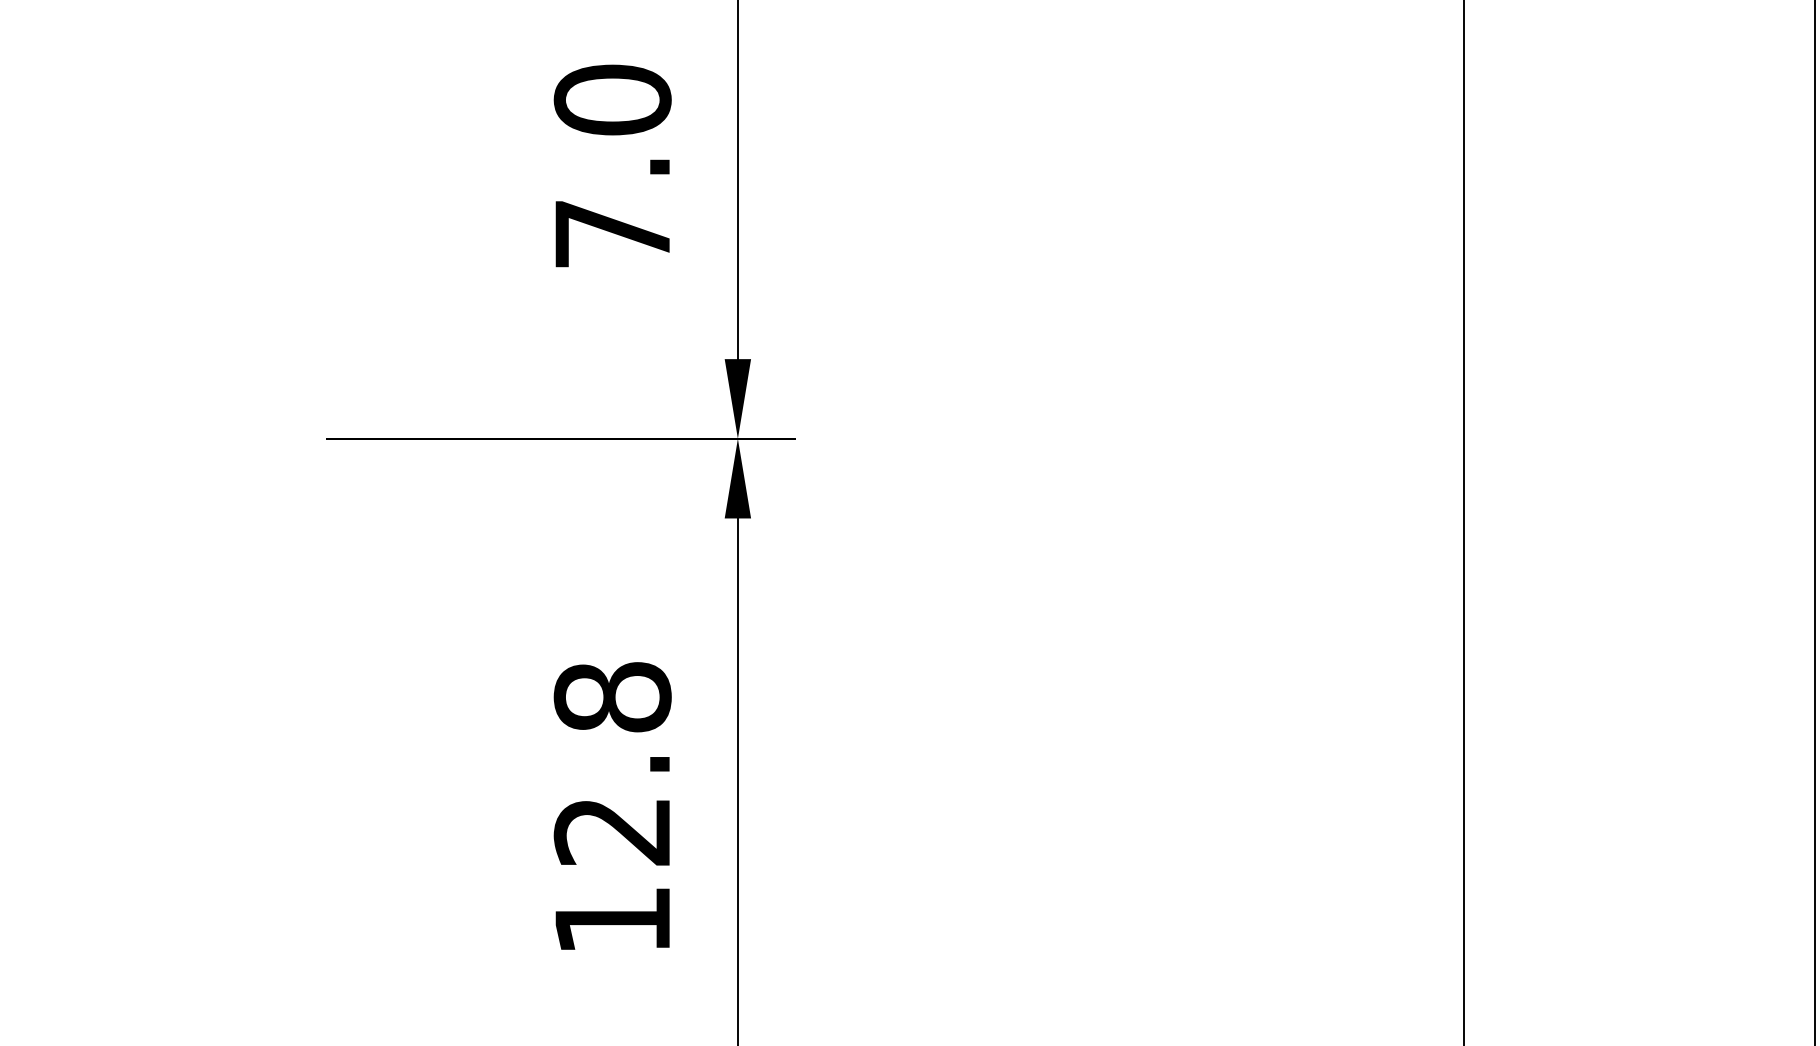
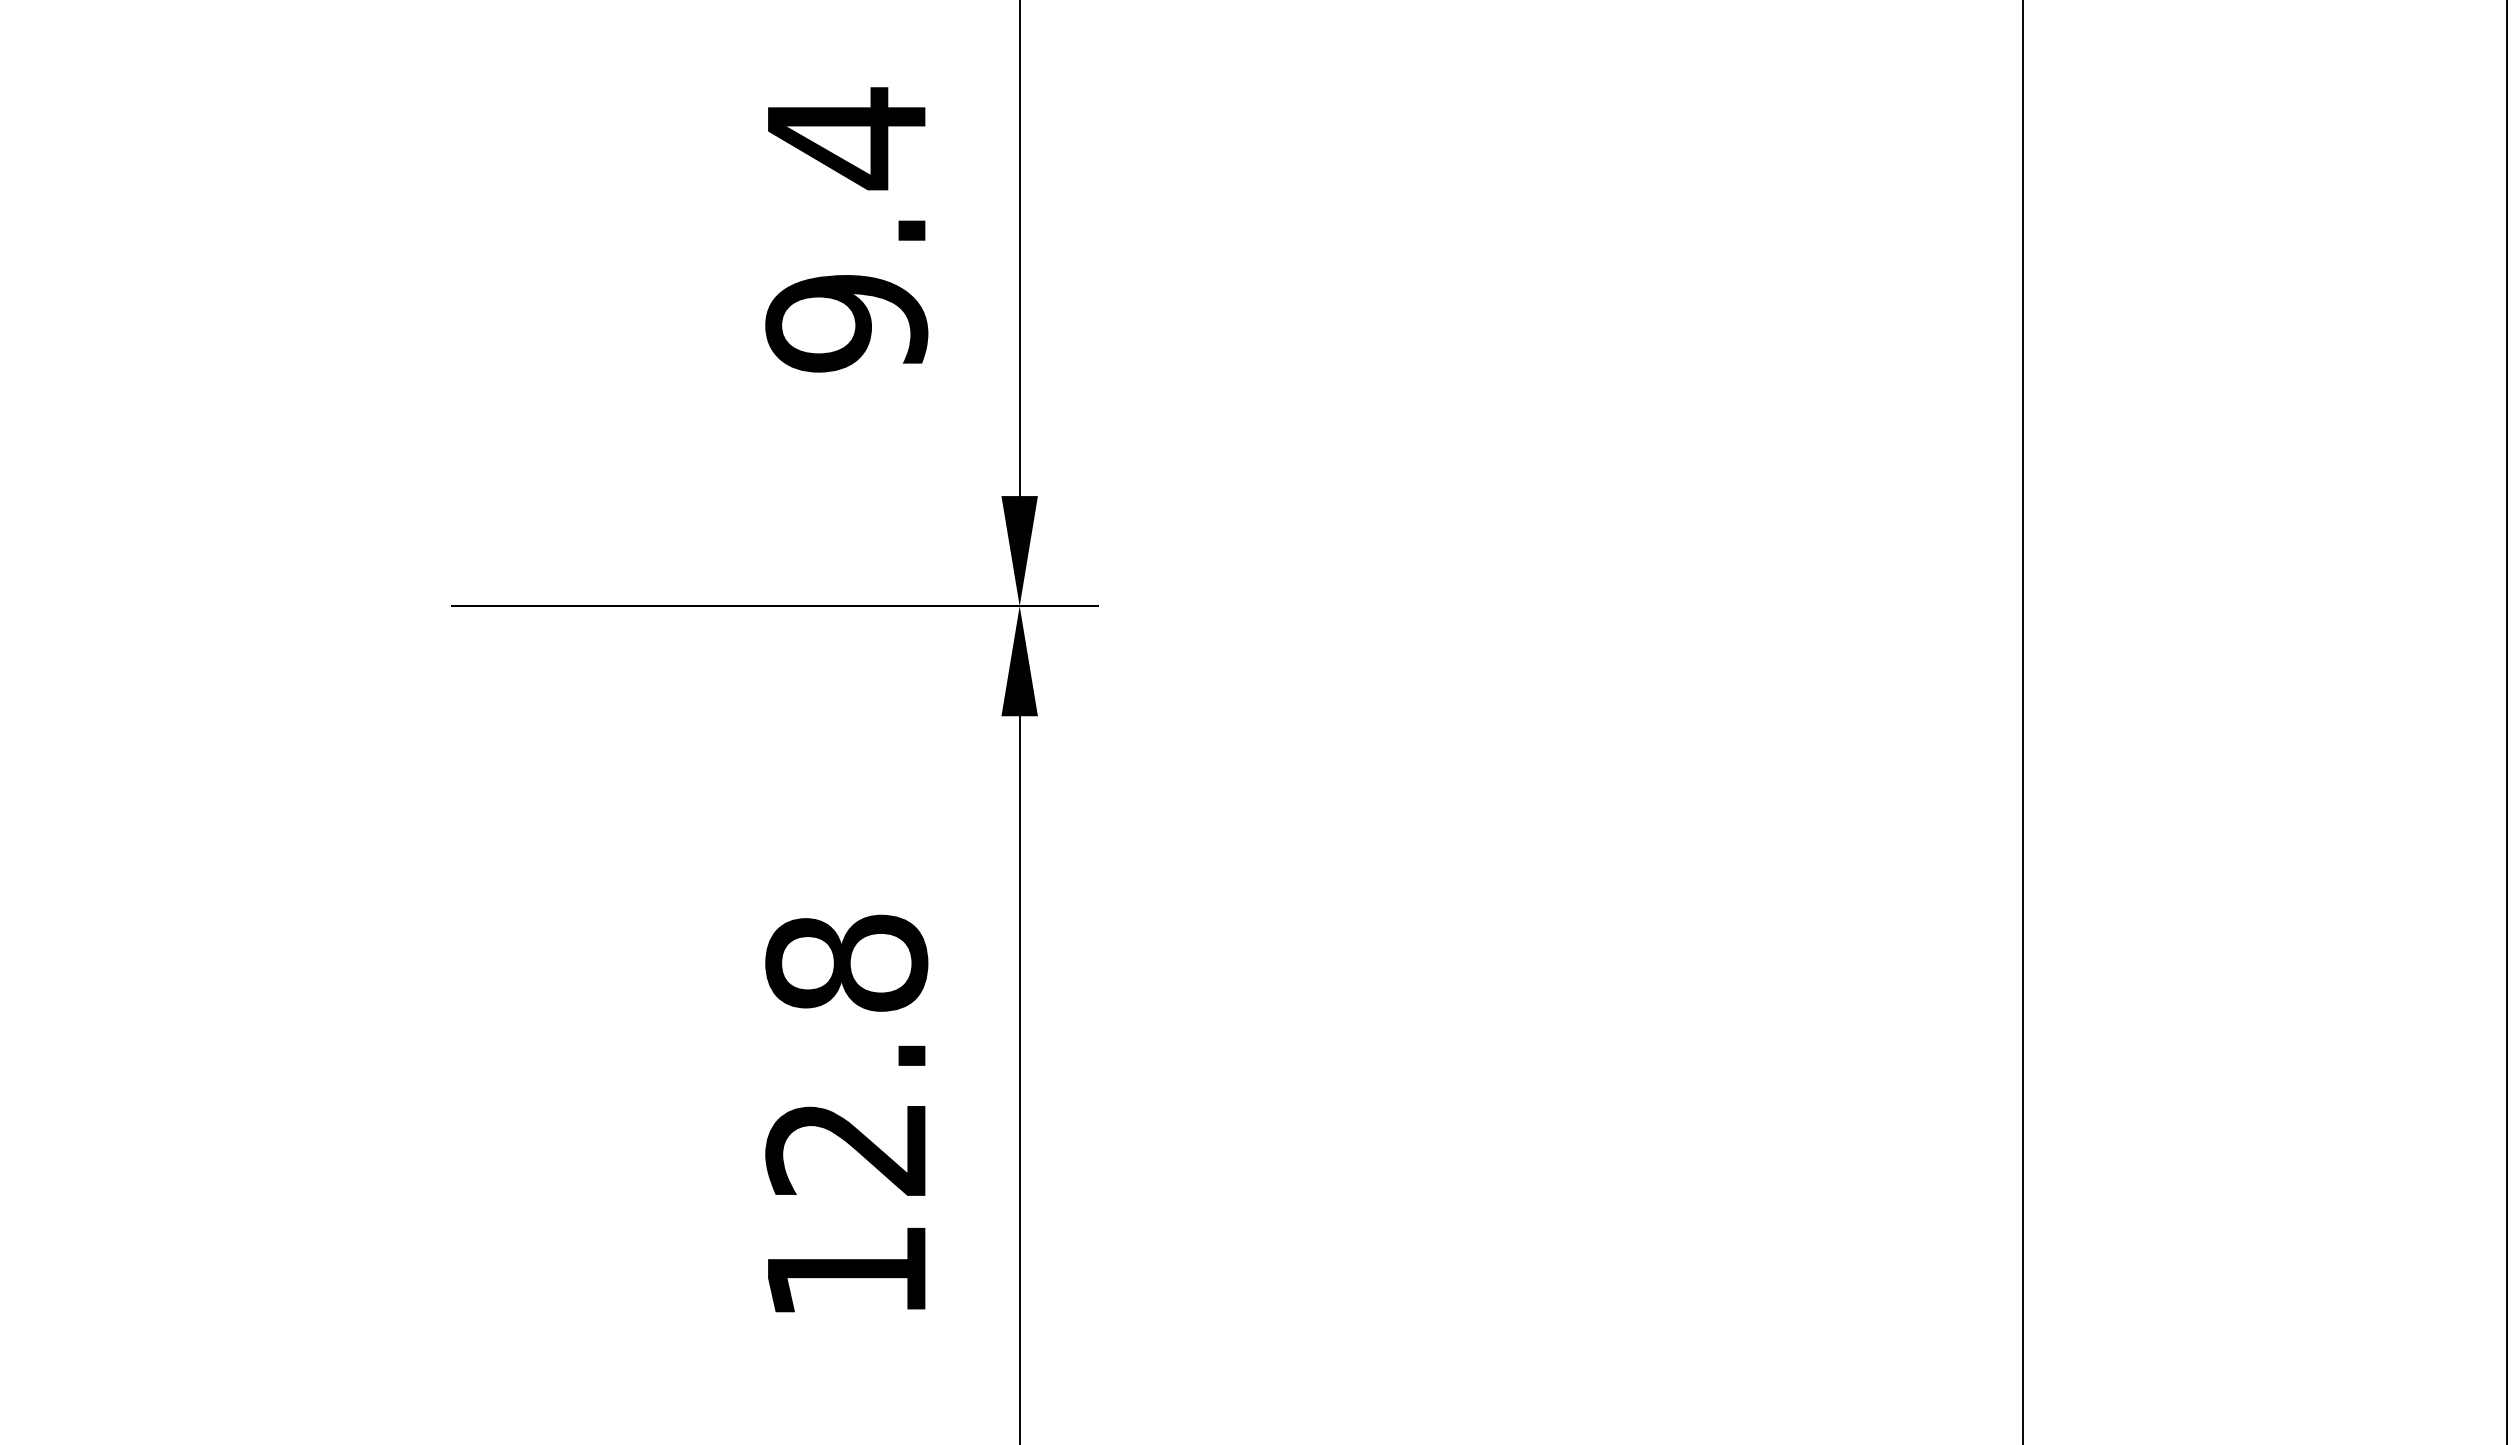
text: (612, 166) -> (846, 229), 7.0 -> 9.4

